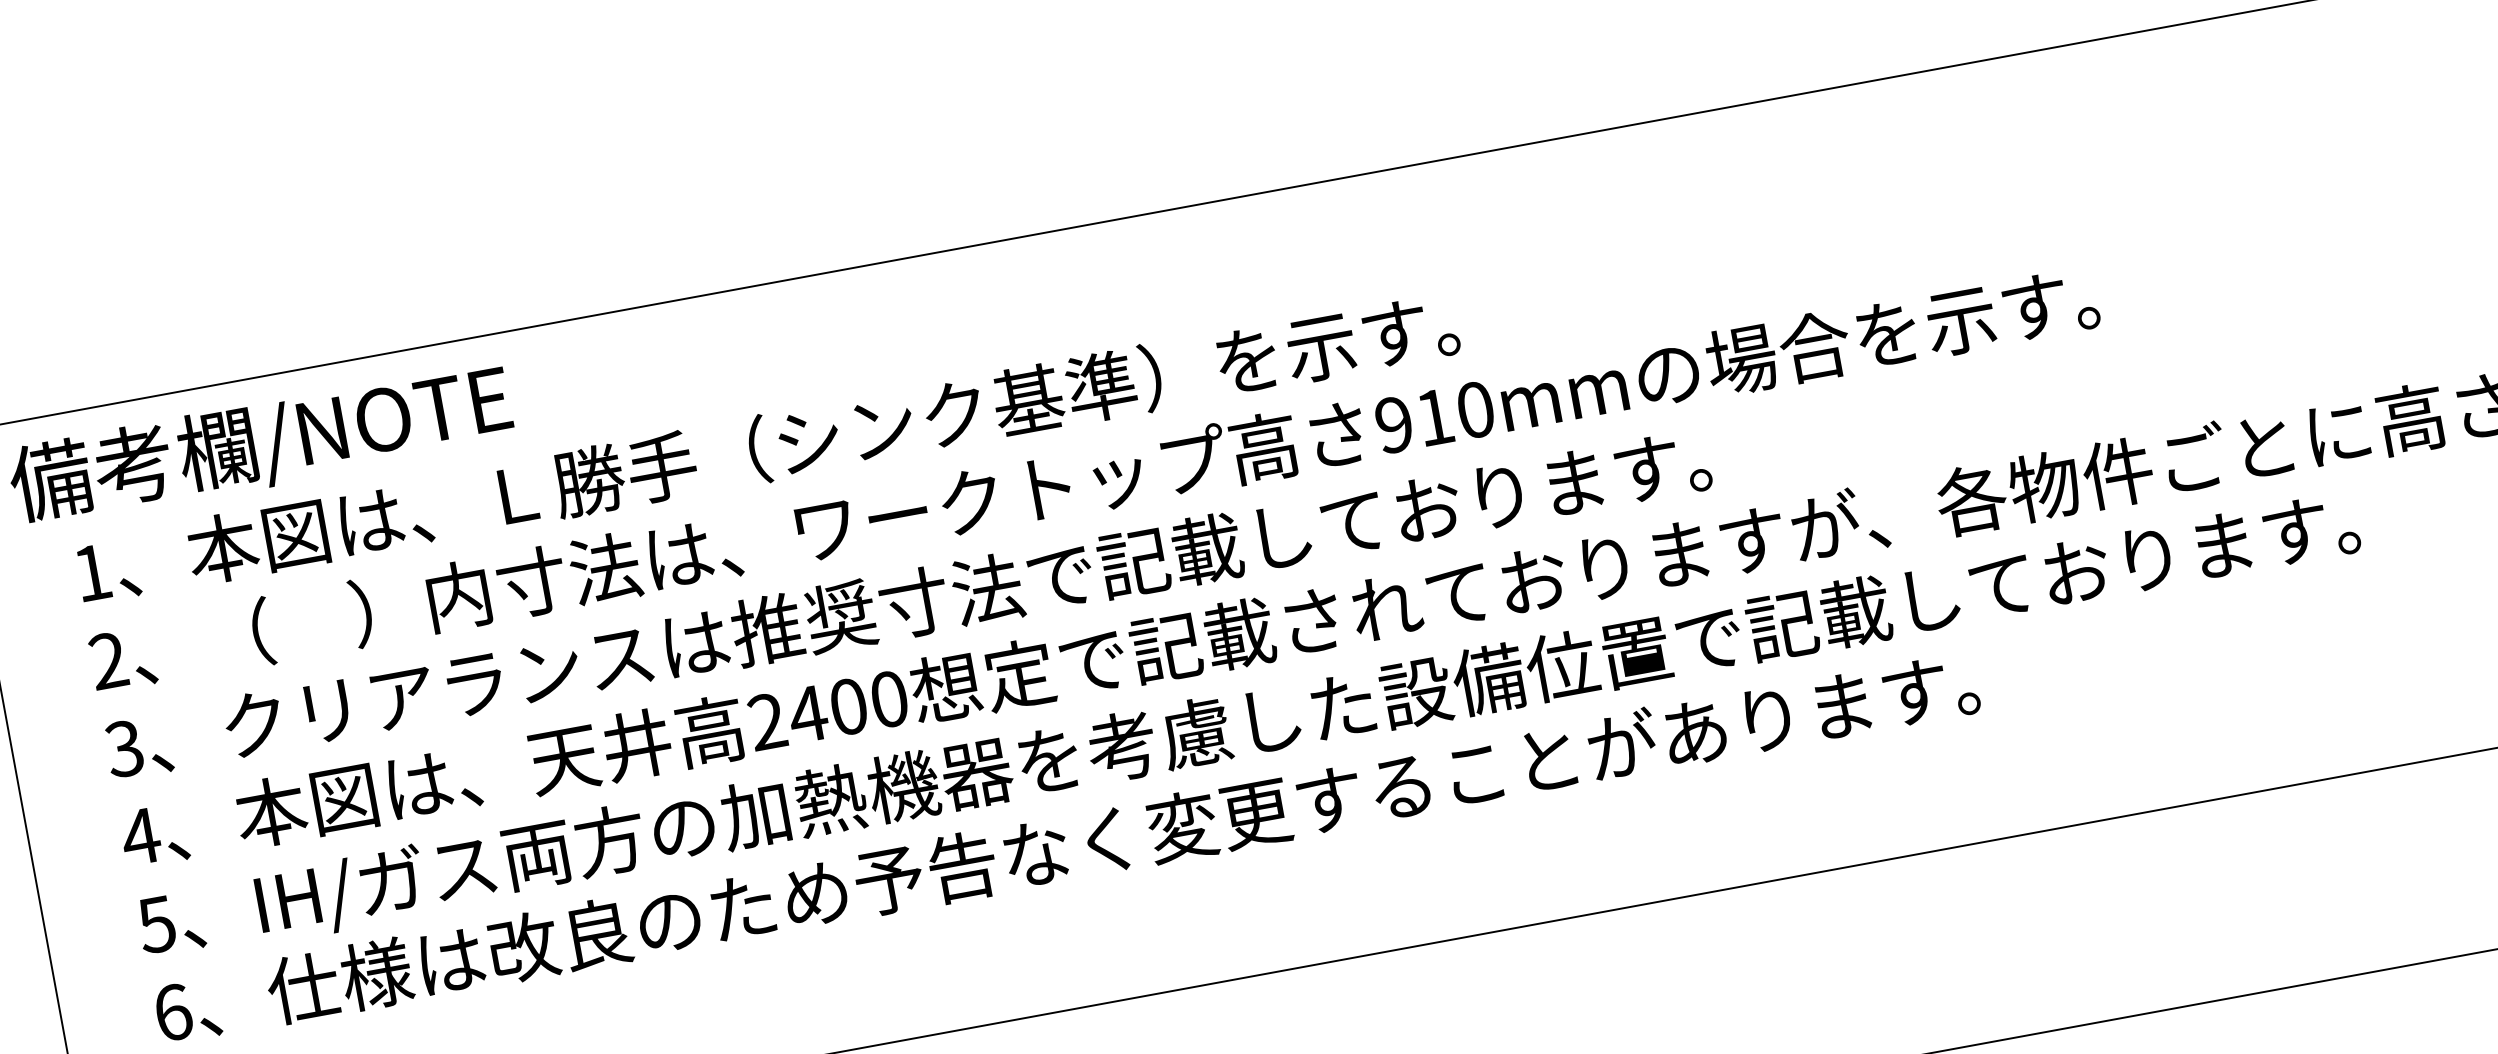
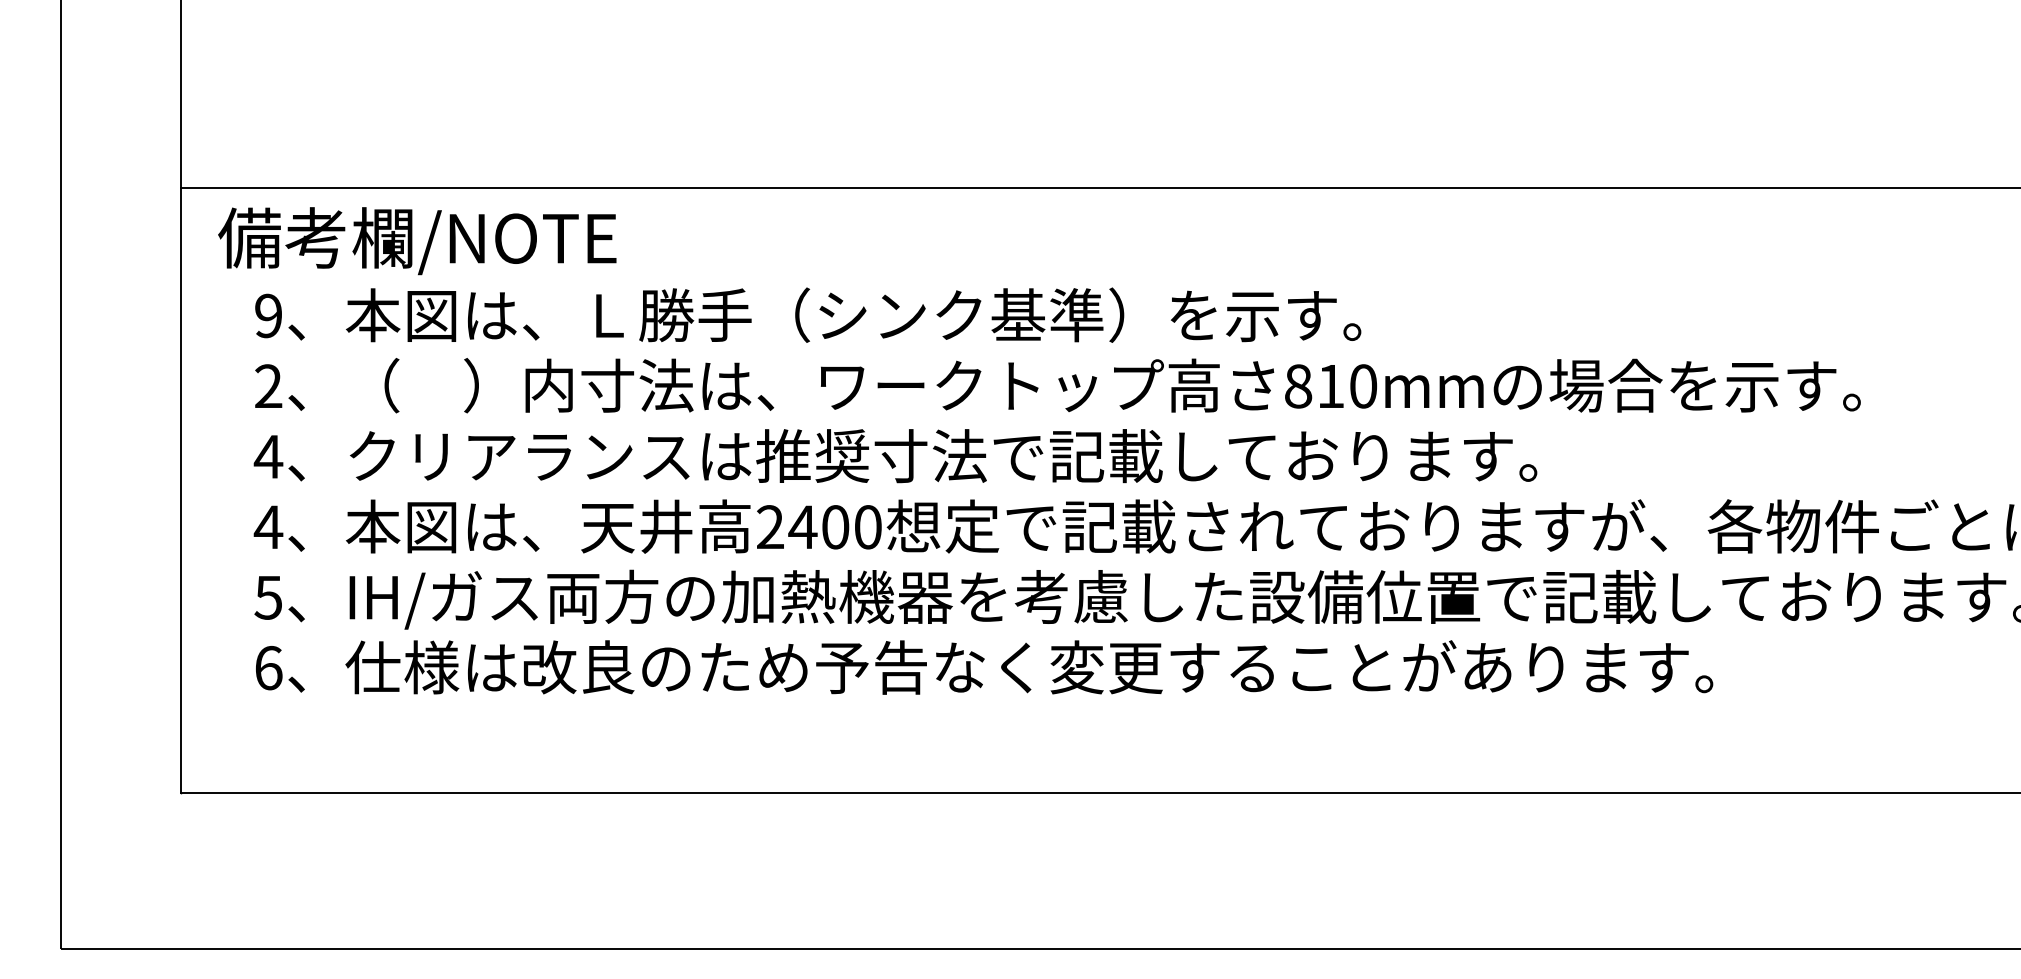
text: (1394, 424) -> (1298, 386), 910mm -> 810mm
text: (92, 572) -> (268, 315), 1 -> 9
text: (124, 748) -> (268, 456), 3 -> 4

